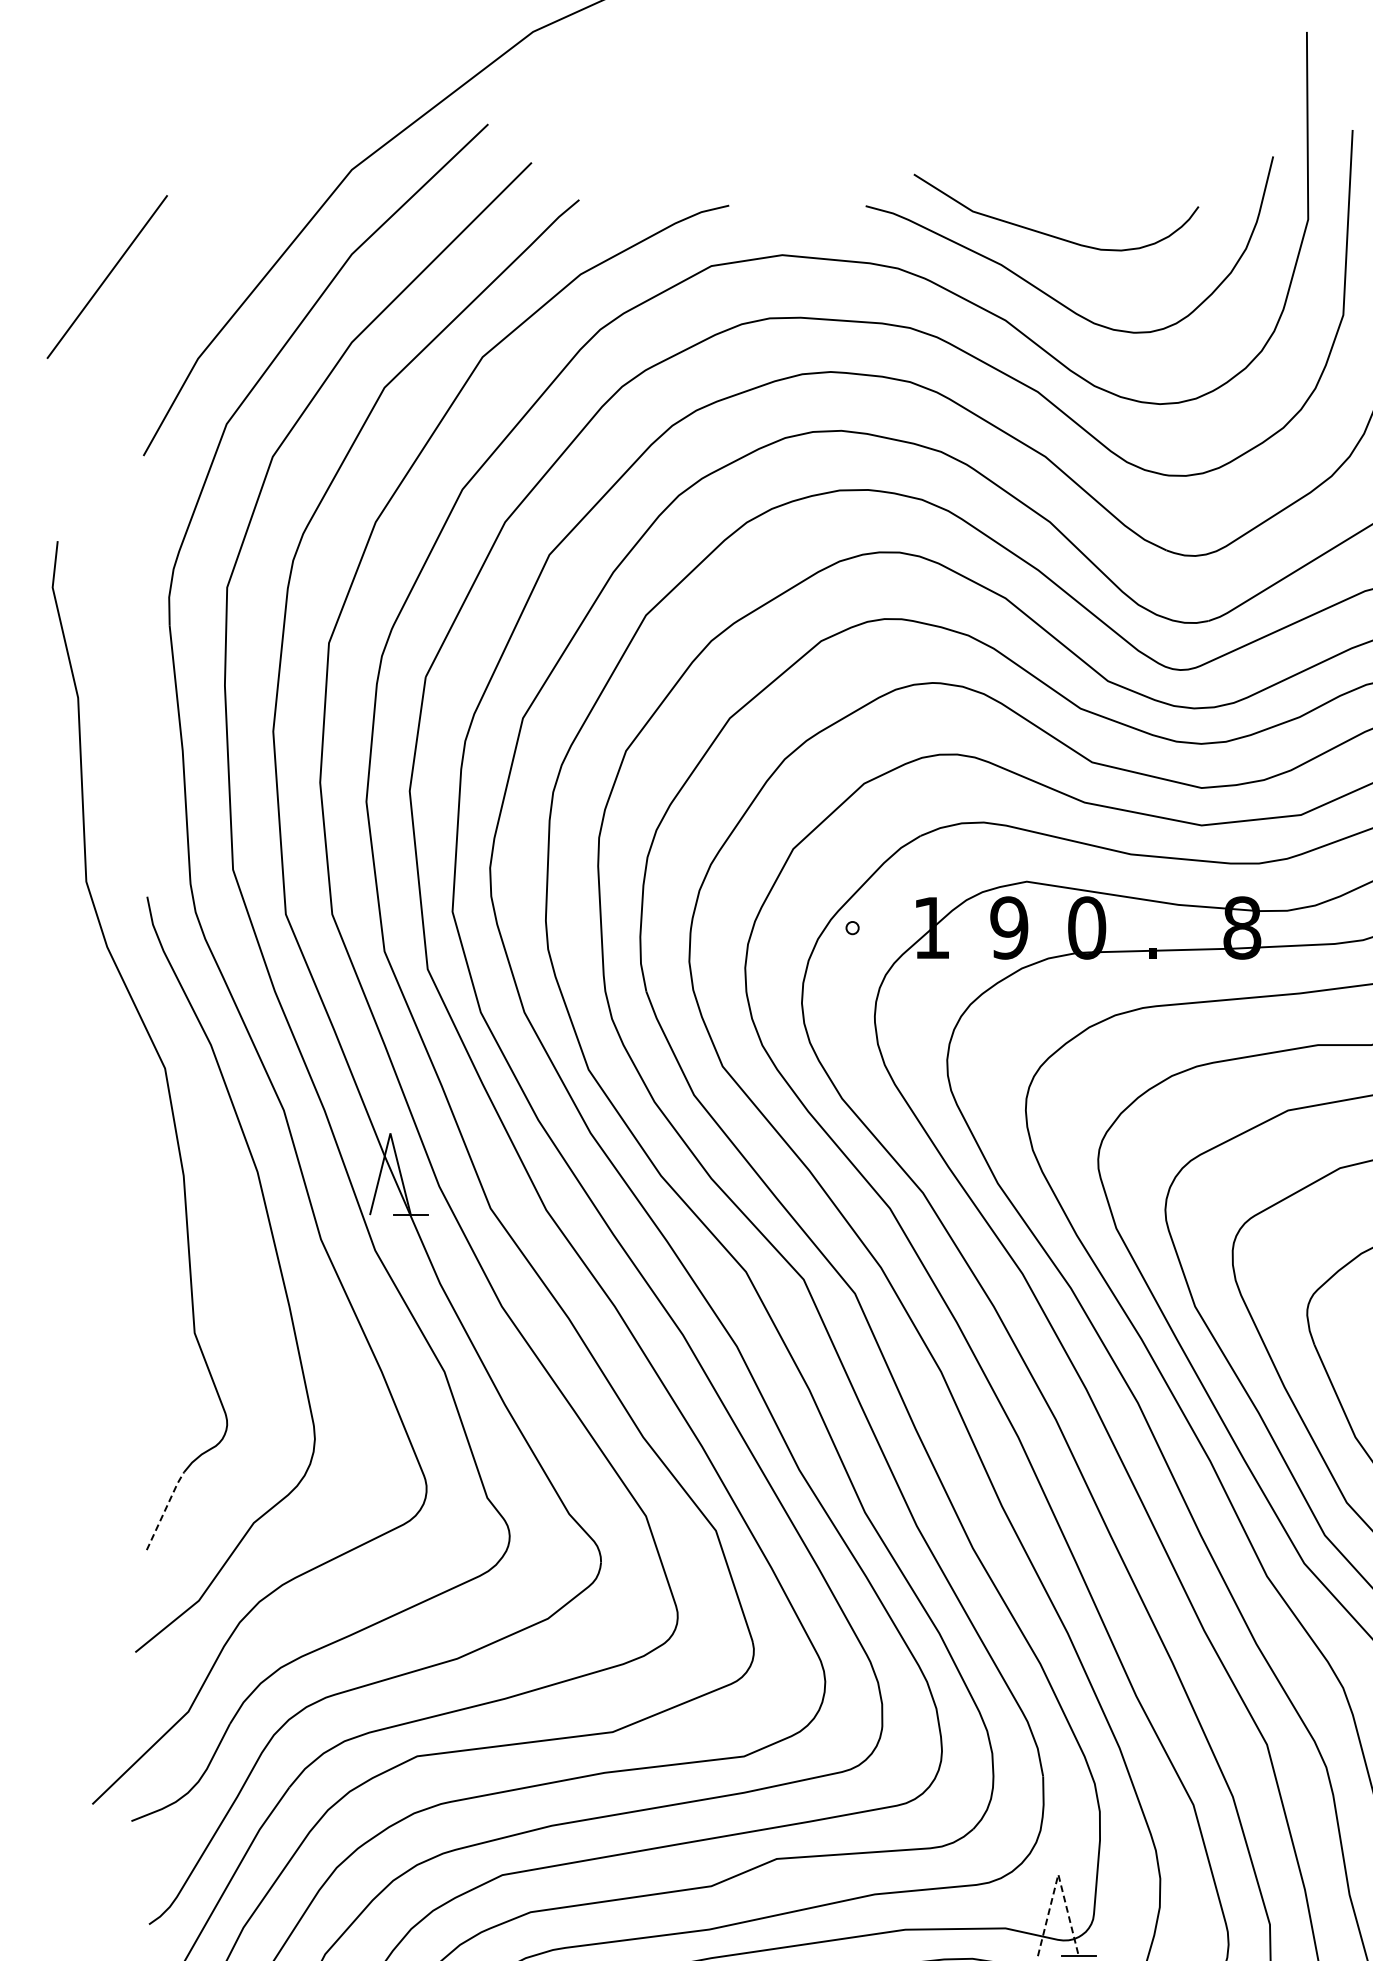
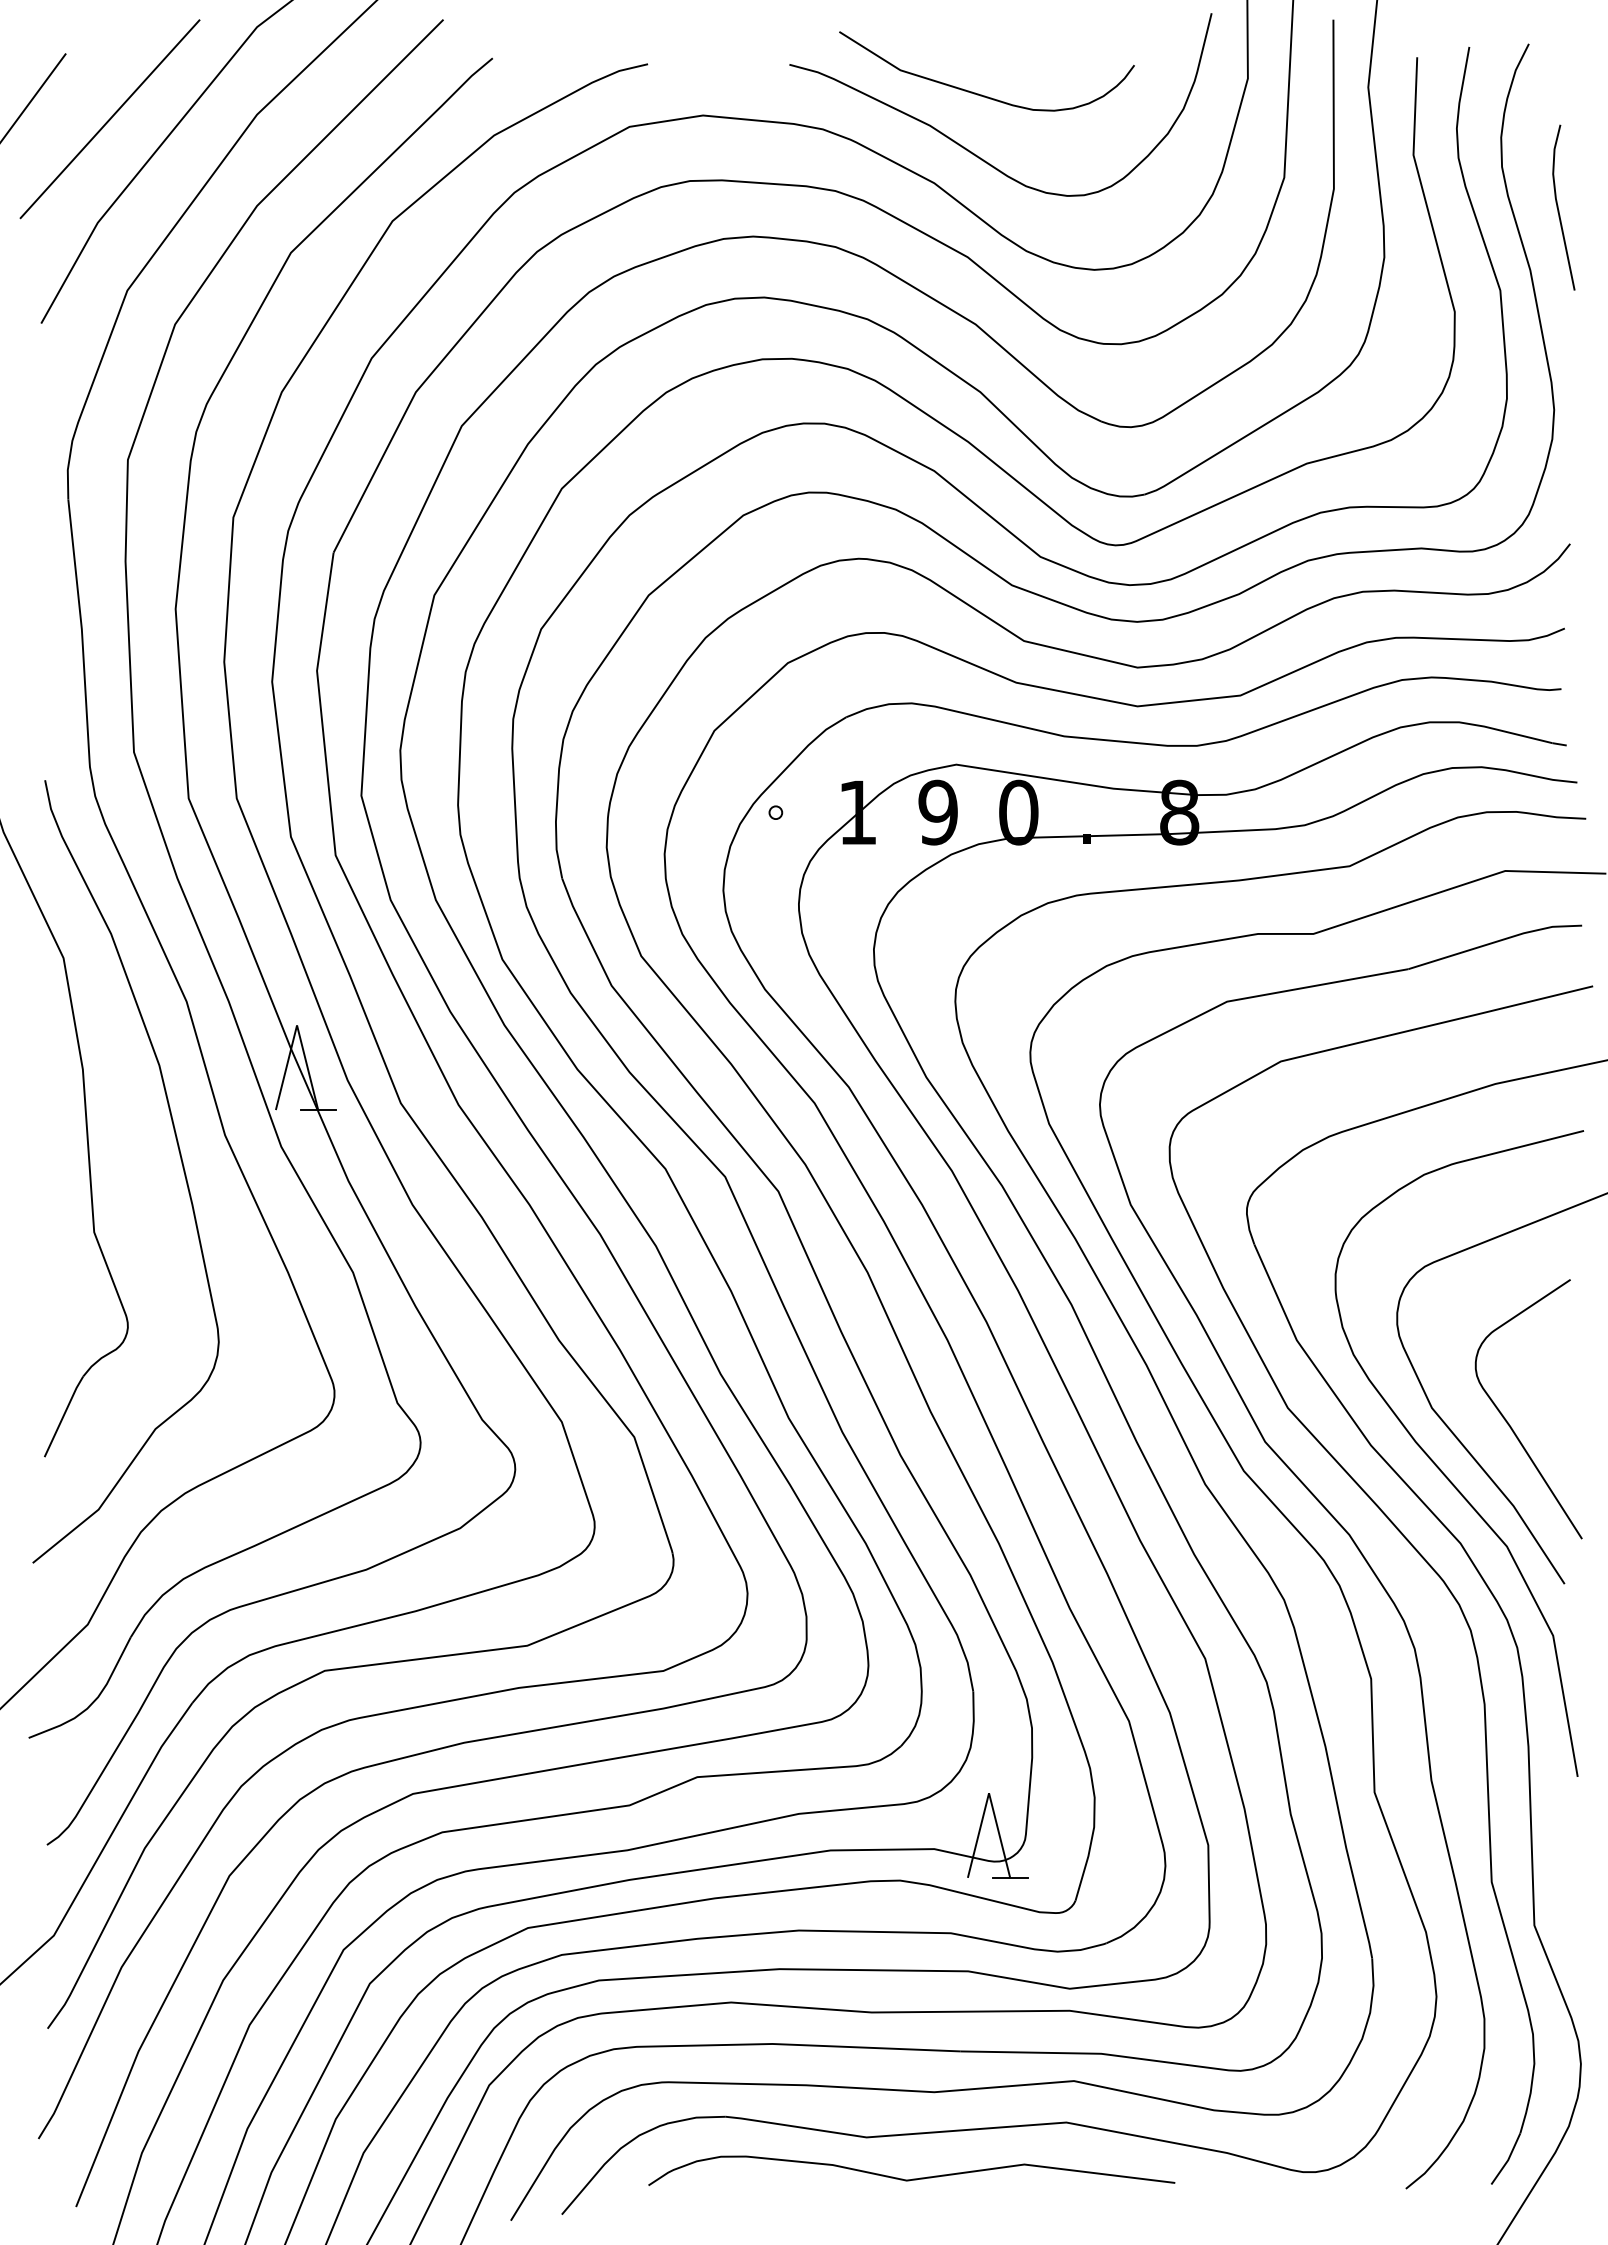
line: (209, 258) -> (109, 119), added
line: (165, 1509) -> (63, 1415), dashed -> solid
line: (1058, 1874) -> (989, 1793), dashed -> solid

